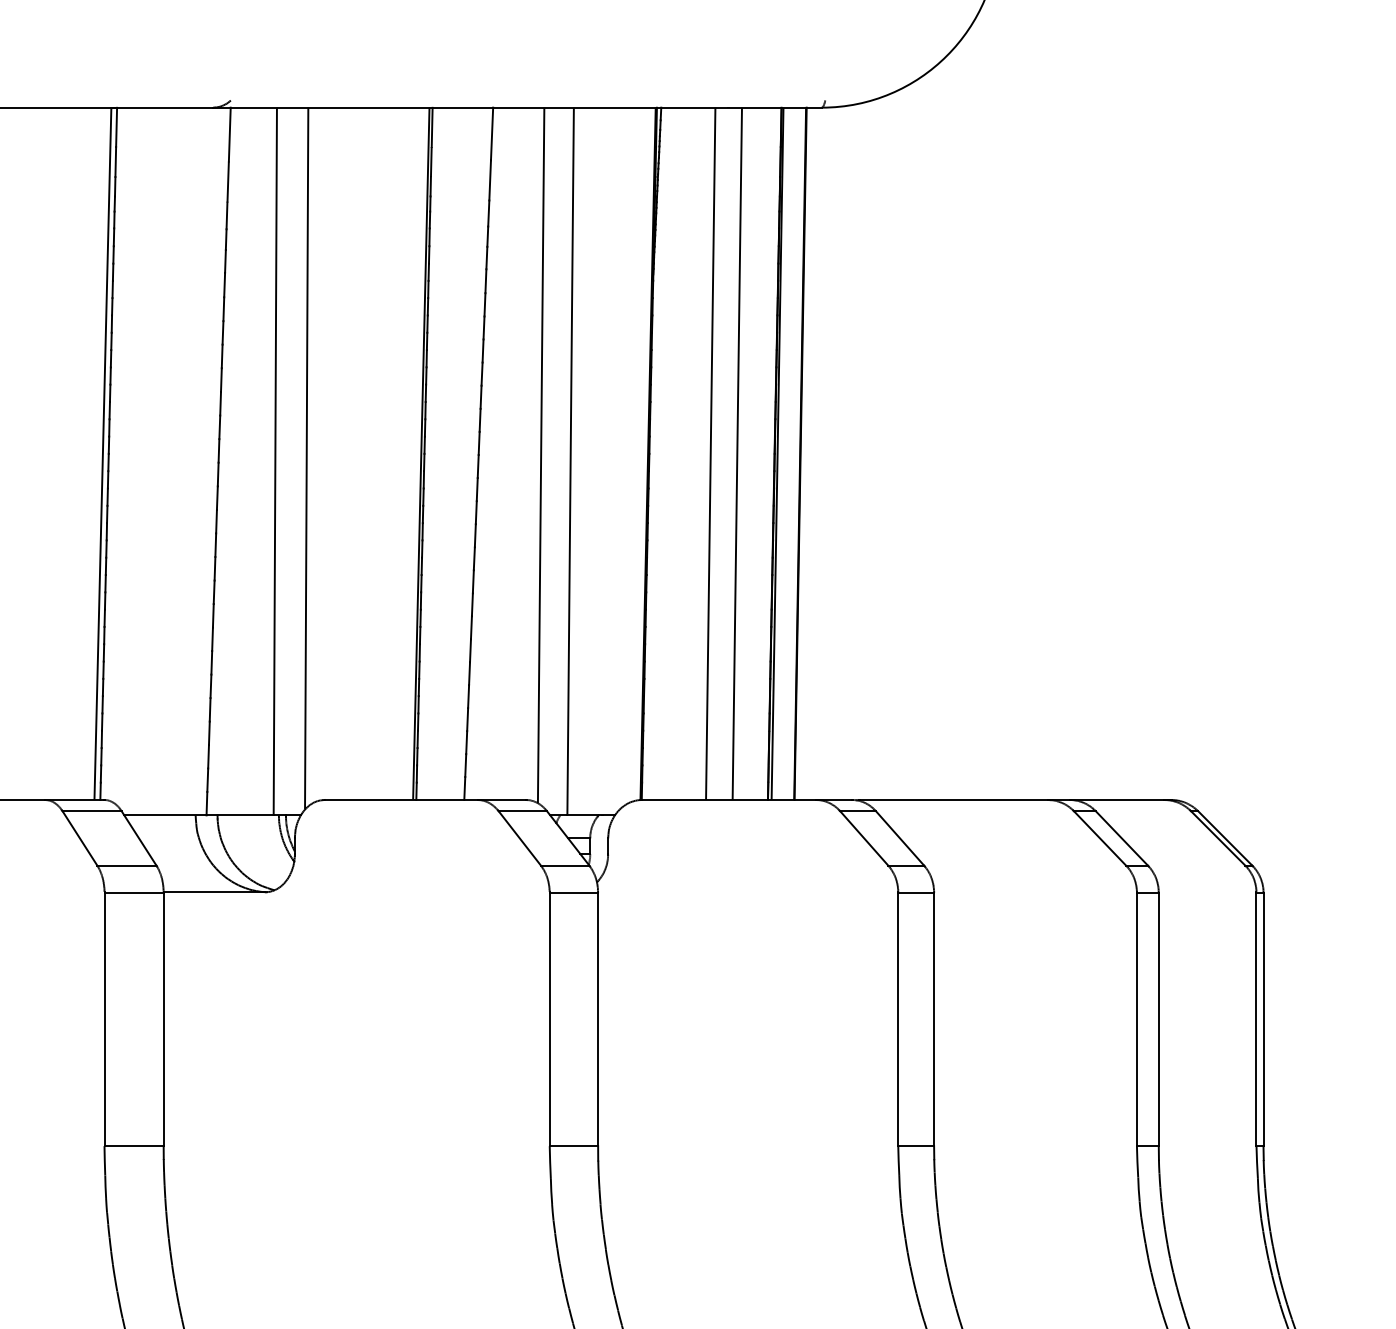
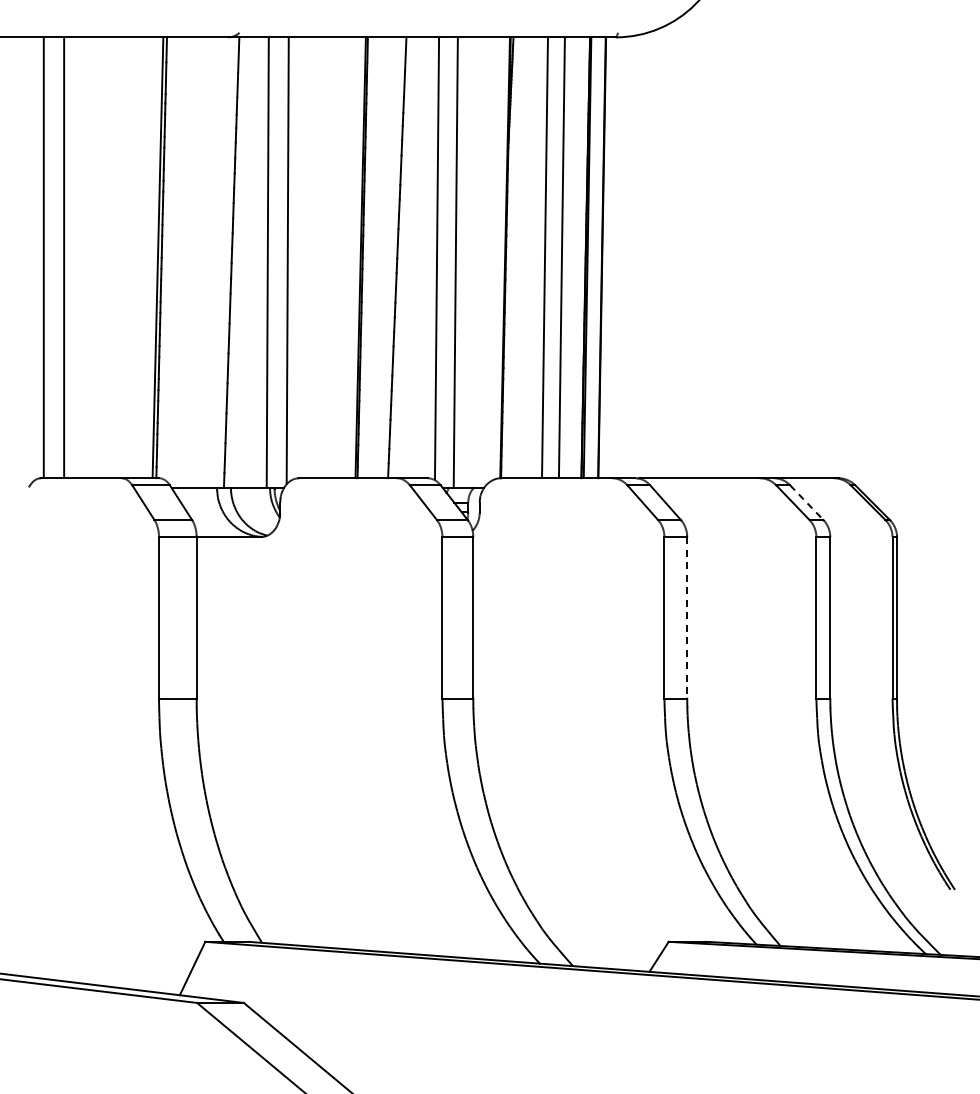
line: (1121, 838) -> (806, 502), solid -> dashed
line: (934, 1018) -> (687, 617), solid -> dashed

